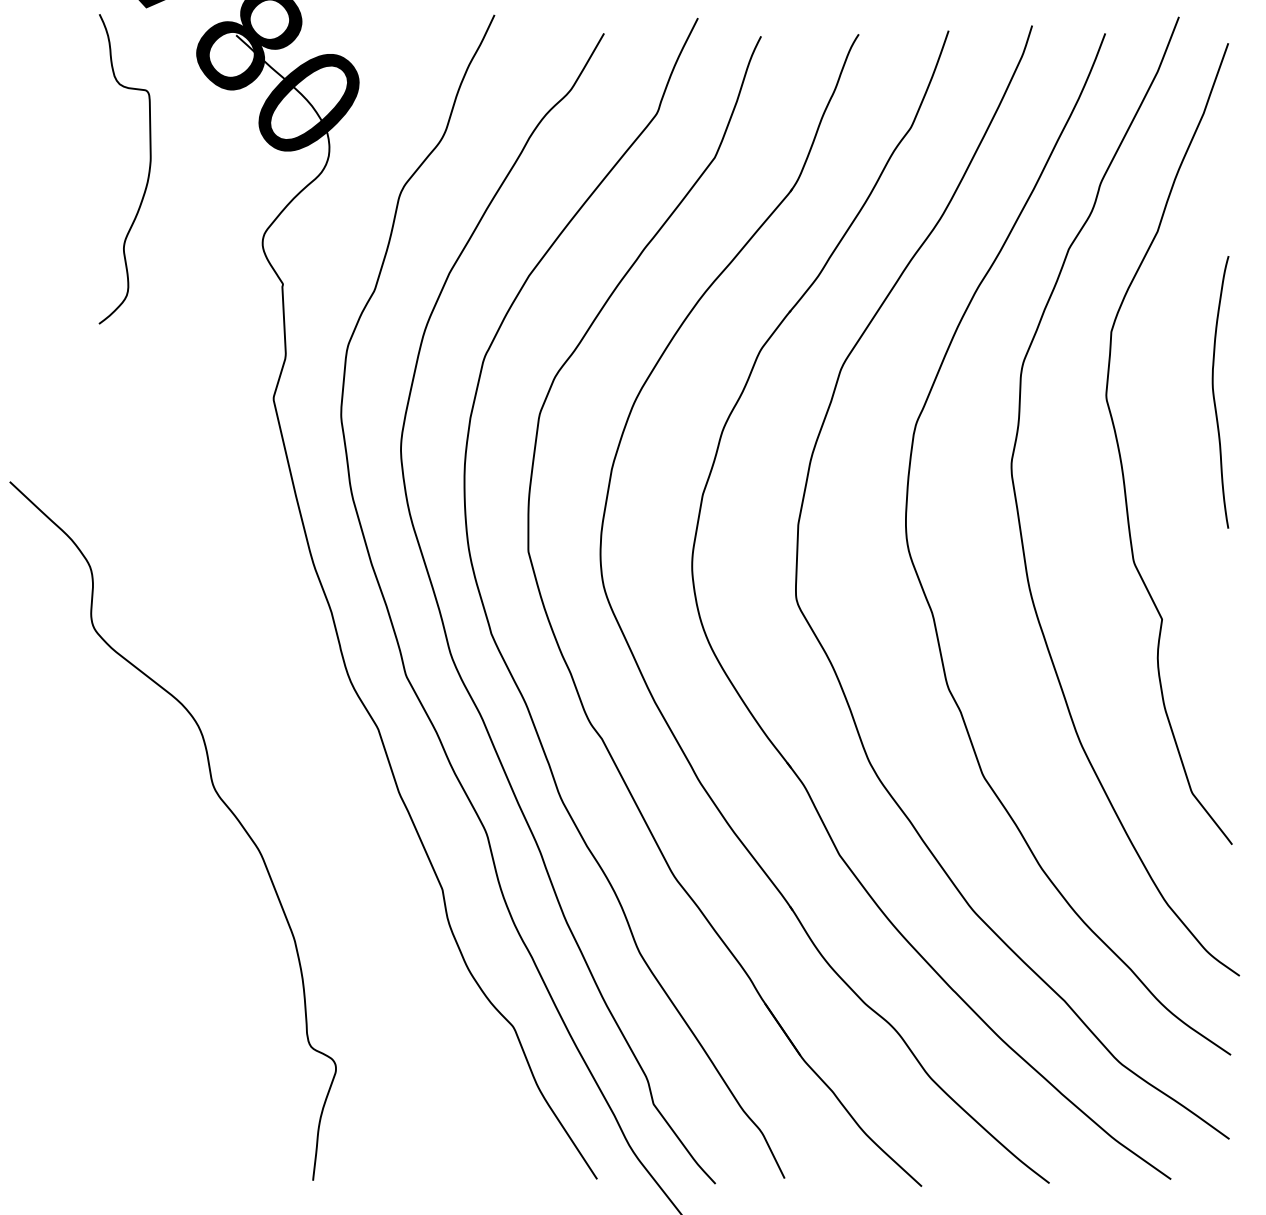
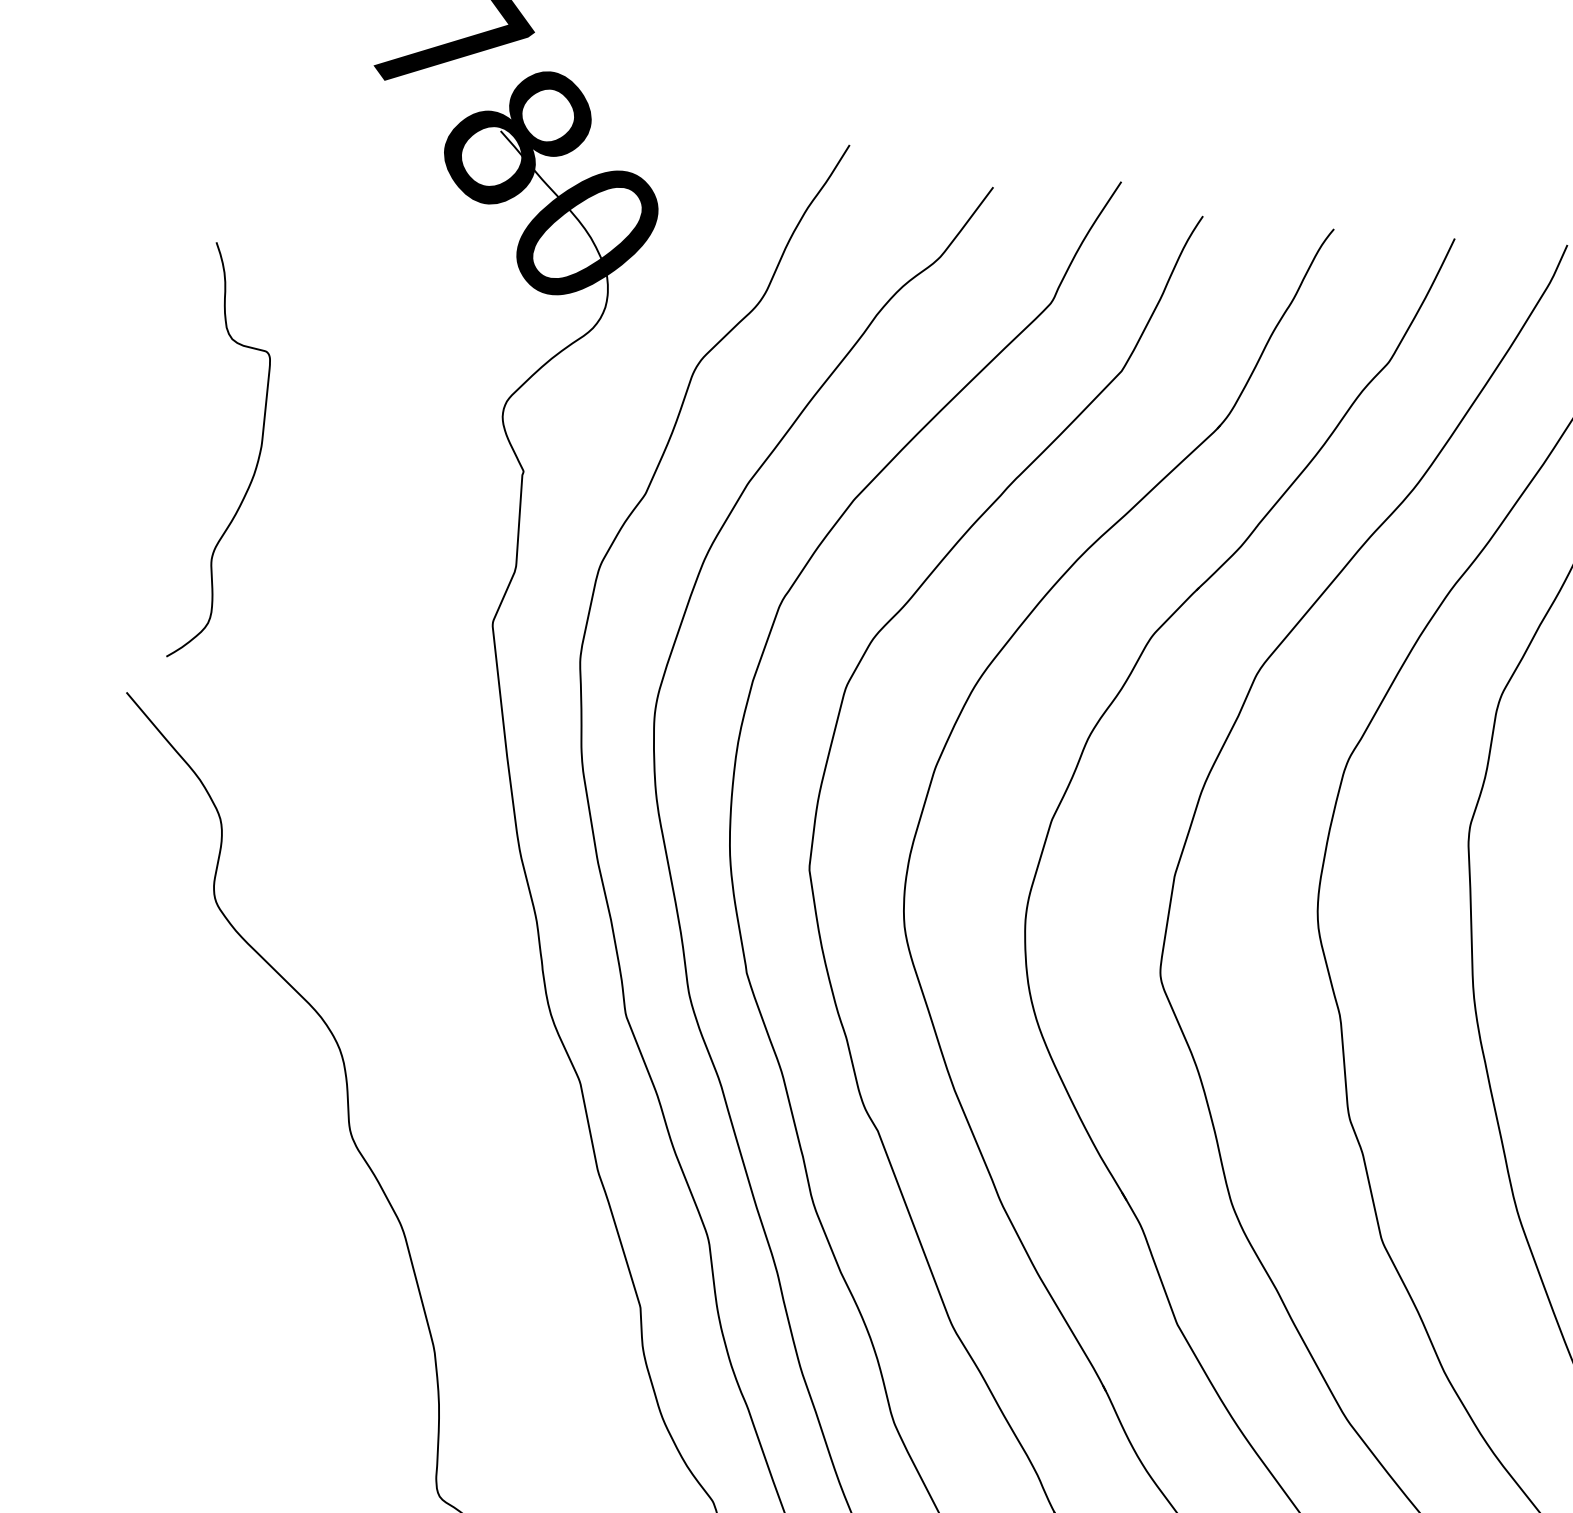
curve: (148, 169) -> (257, 457), moved

